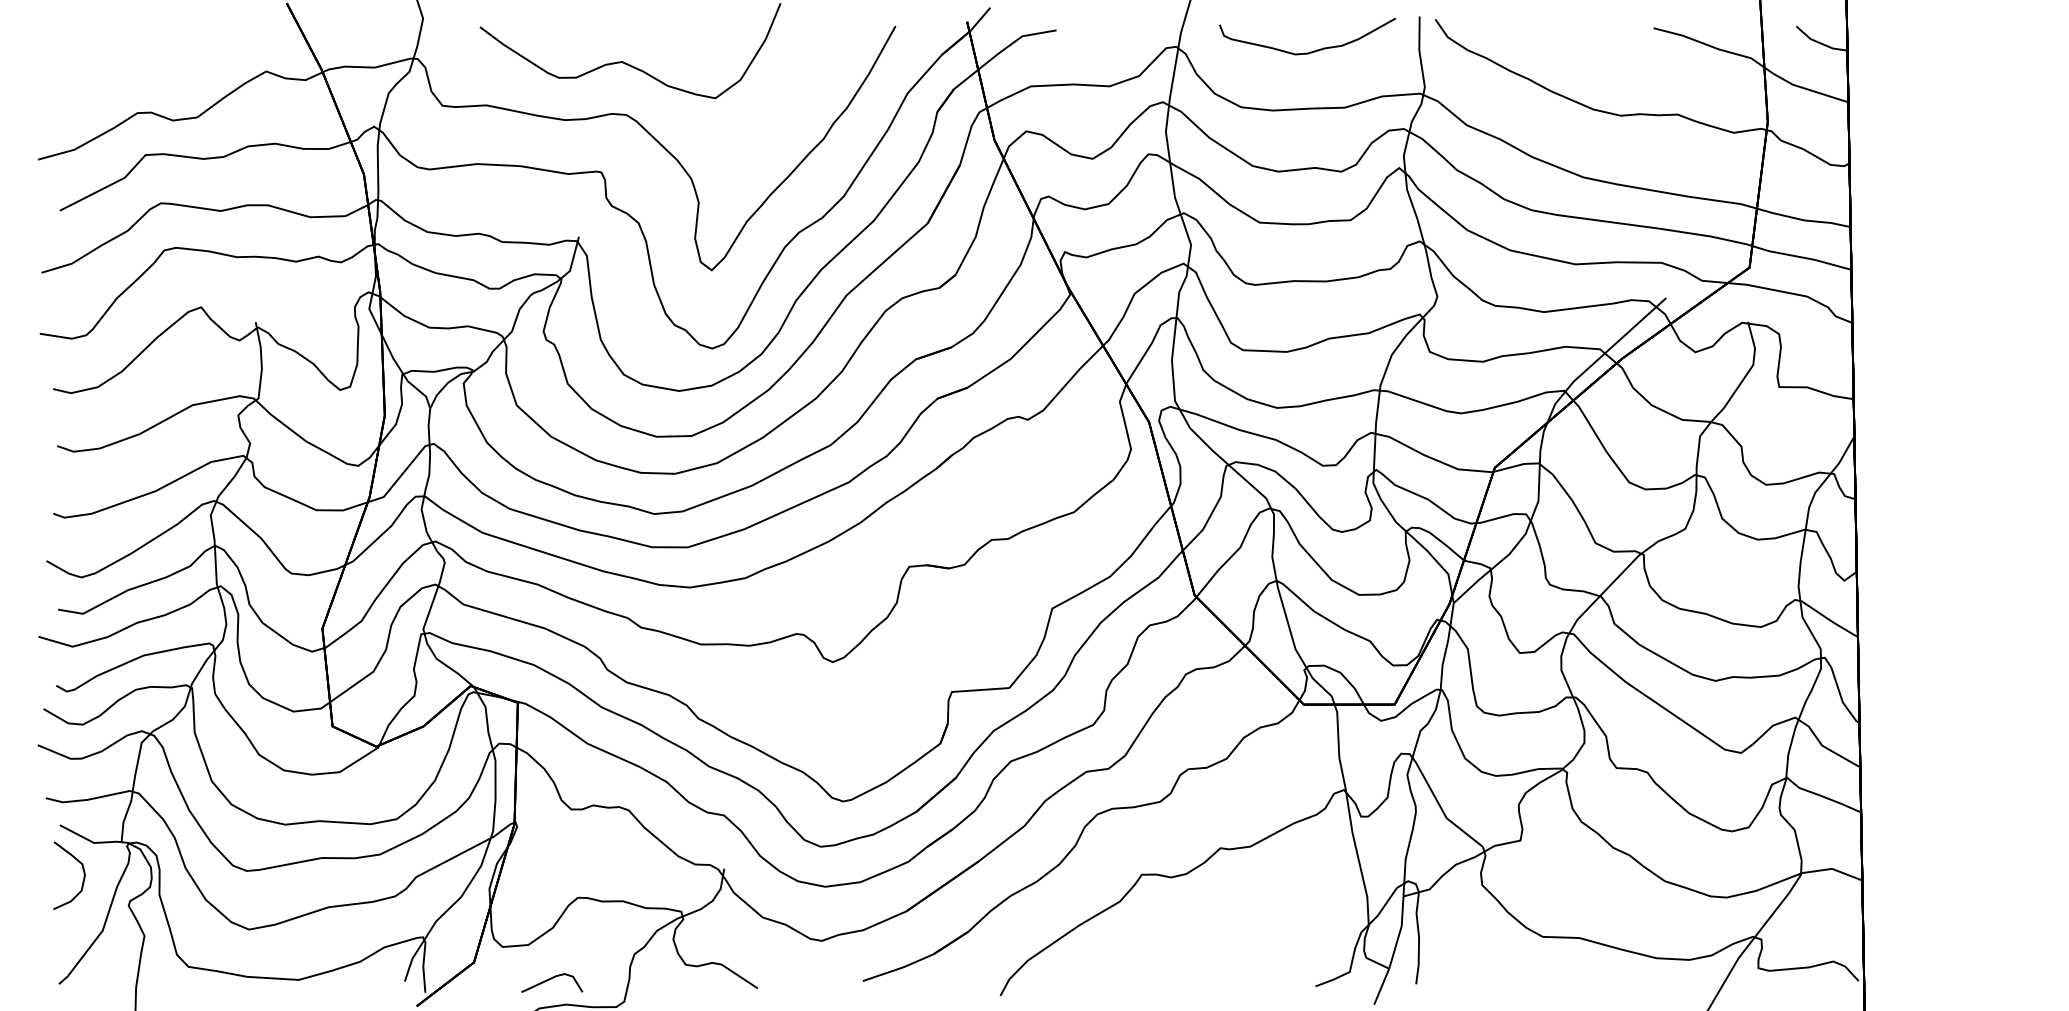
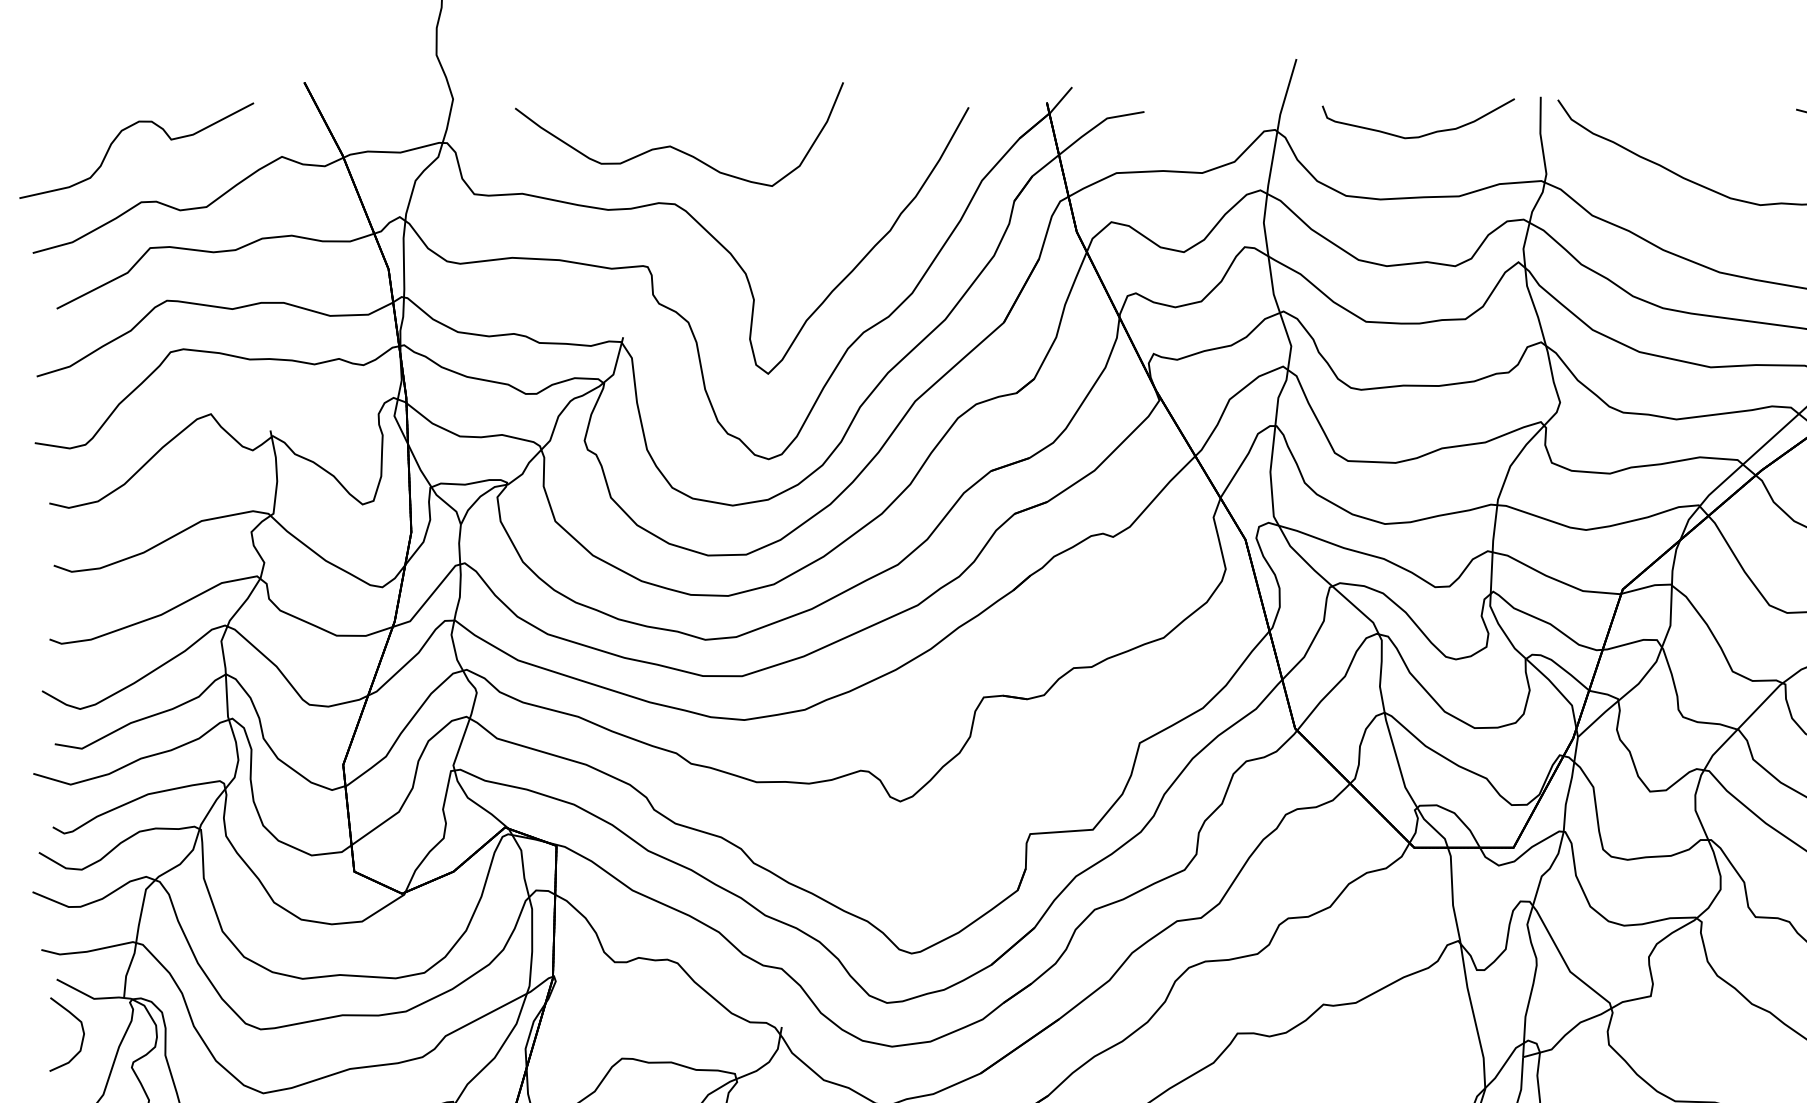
curve: (115, 54) -> (117, 138), added

